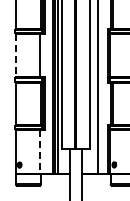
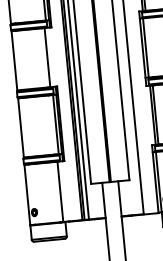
line: (15, 55) -> (14, 60), dashed -> solid
line: (39, 152) -> (60, 192), dashed -> solid

